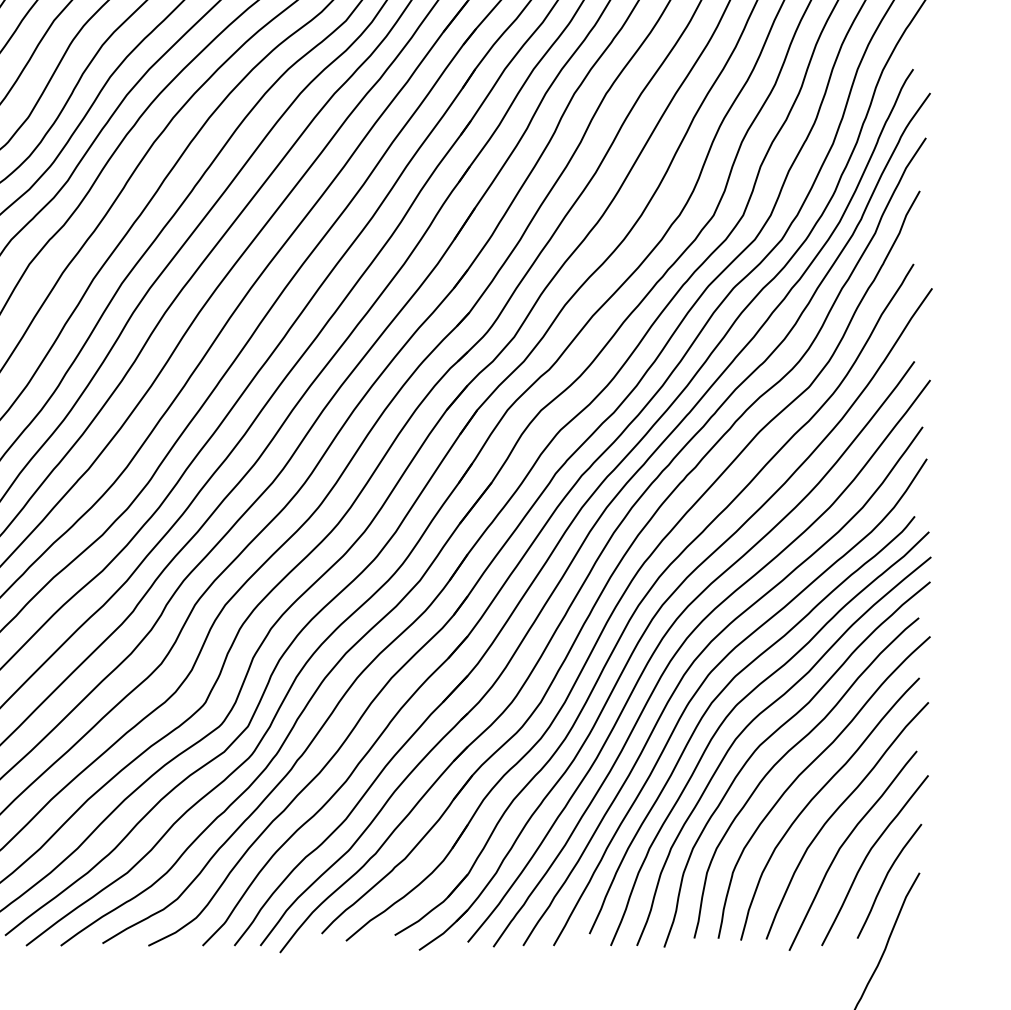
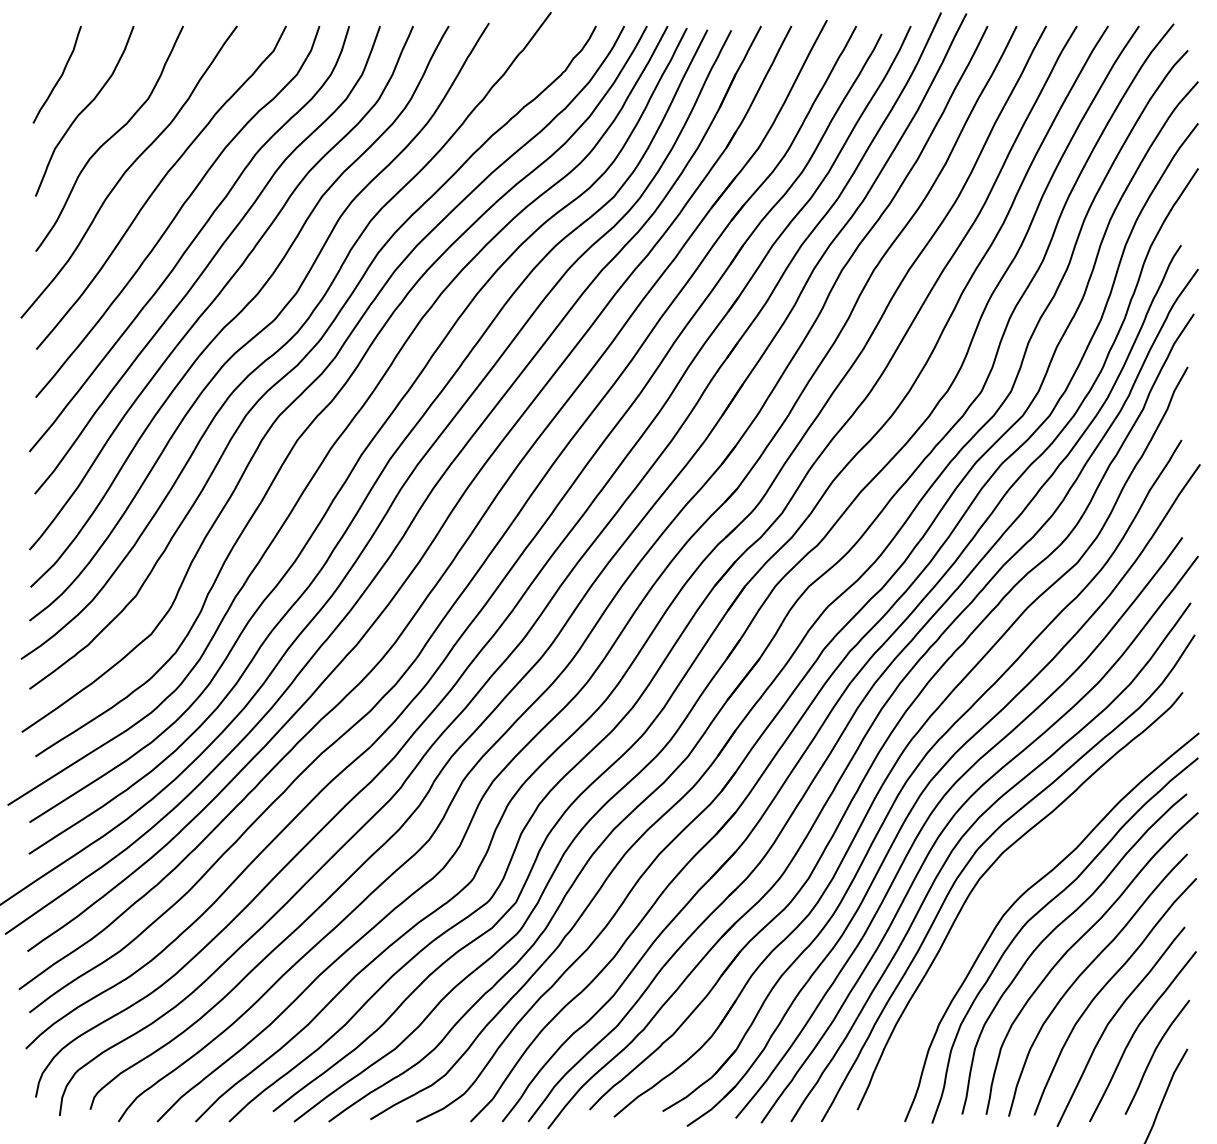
curve: (734, 709) -> (1002, 885), removed

